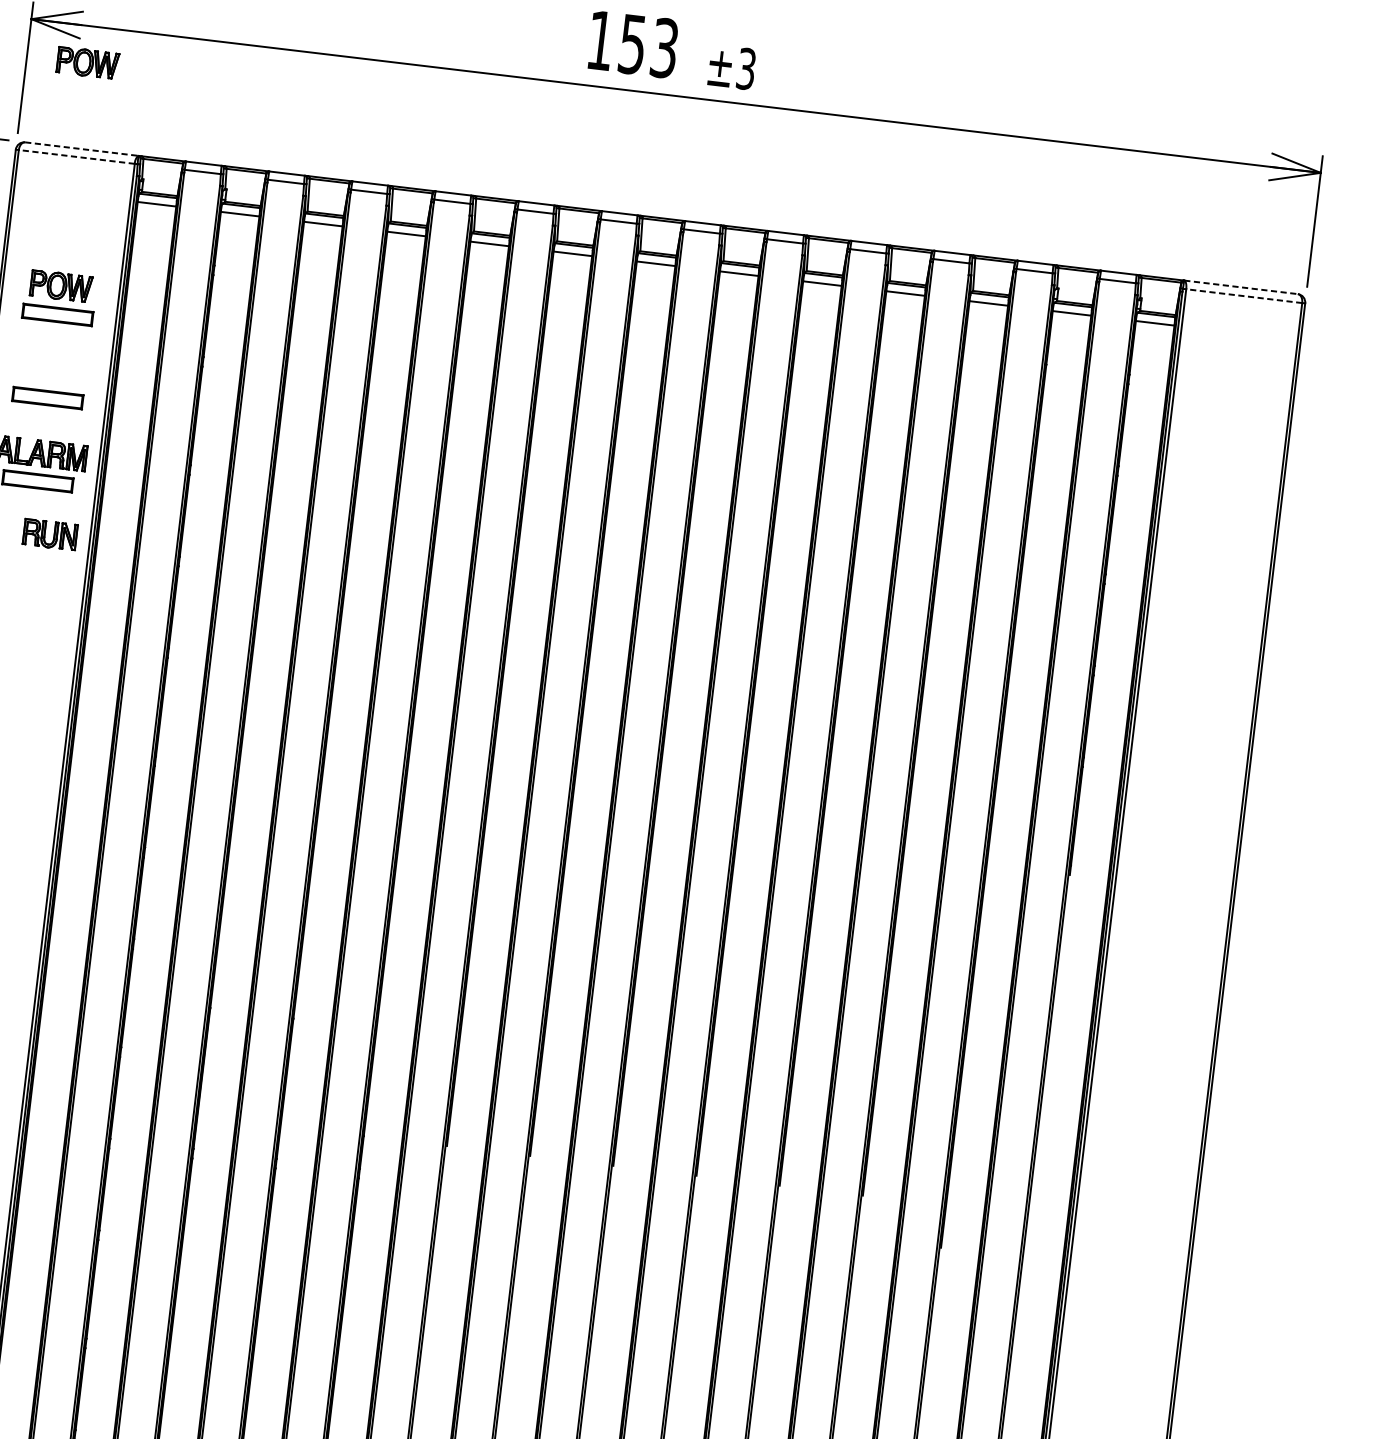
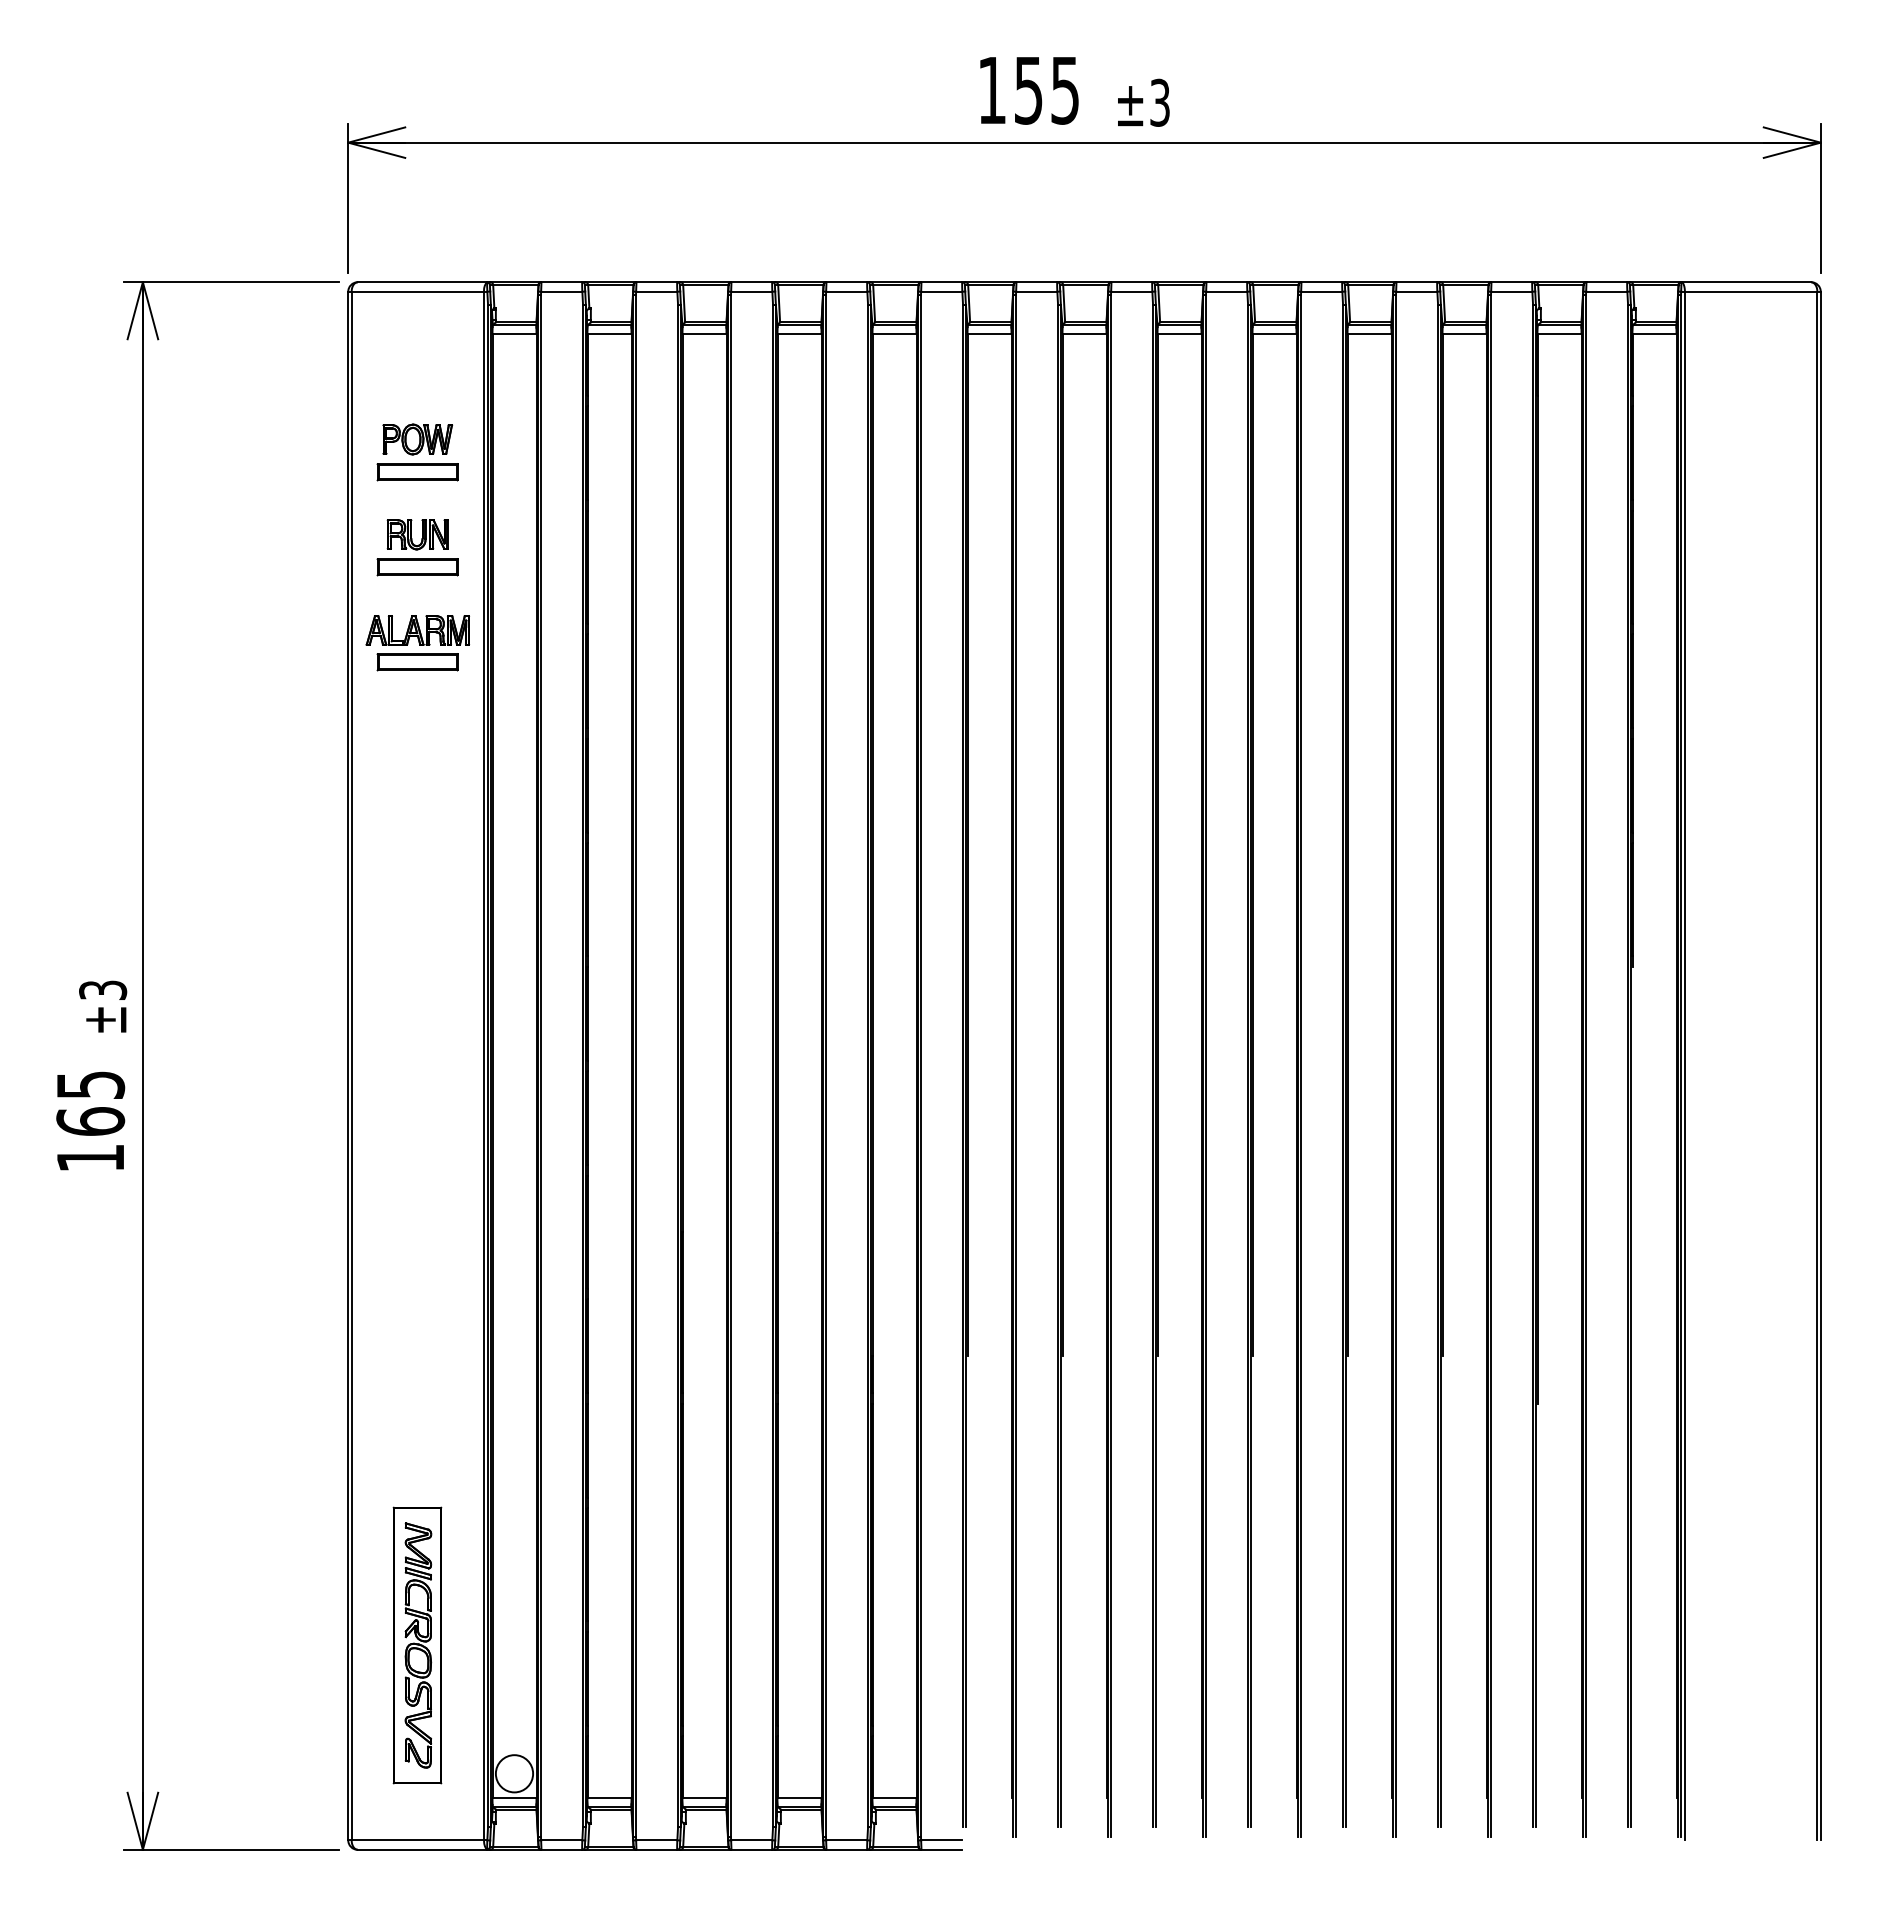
text: (664, 48) -> (1064, 90), 153 -> 155
part: (87, 63) -> (417, 184), removed
line: (81, 149) -> (422, 282), dashed -> solid
line: (76, 156) -> (417, 291), dashed -> solid
line: (1241, 287) -> (1746, 282), dashed -> solid
line: (1243, 295) -> (1750, 291), dashed -> solid
part: (50, 534) -> (417, 534), moved

